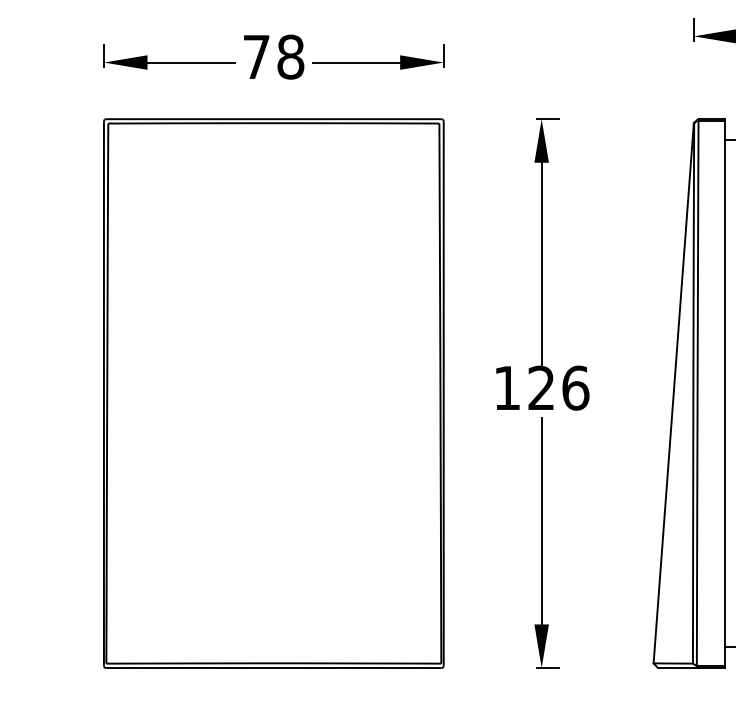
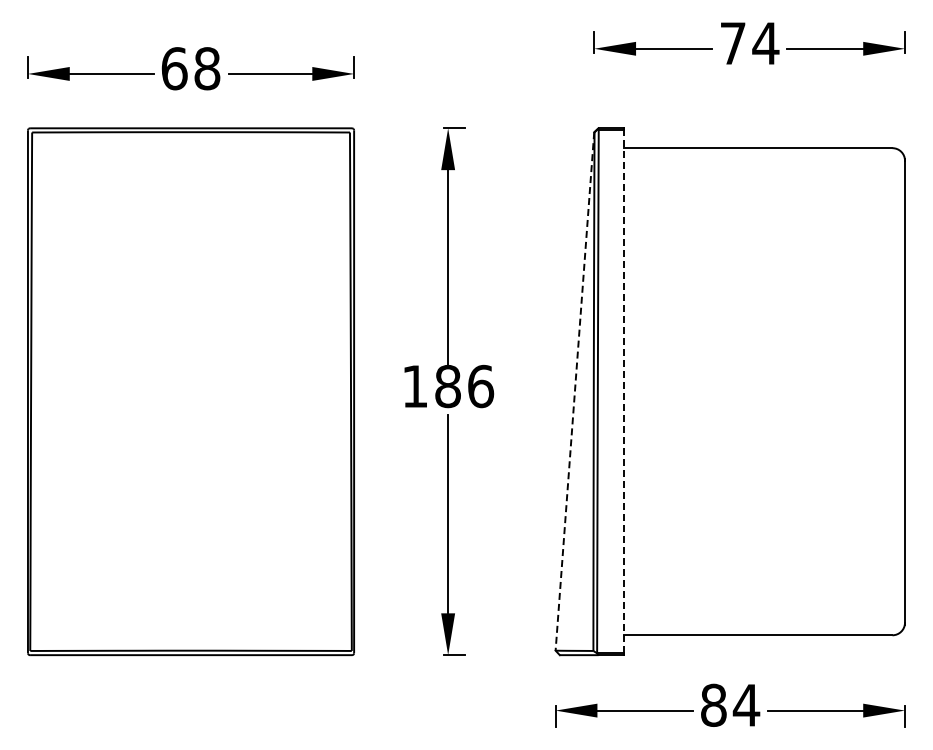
text: (256, 56) -> (174, 68), 78 -> 68
text: (540, 388) -> (447, 386), 126 -> 186
line: (673, 393) -> (574, 391), solid -> dashed
line: (724, 393) -> (623, 391), solid -> dashed

